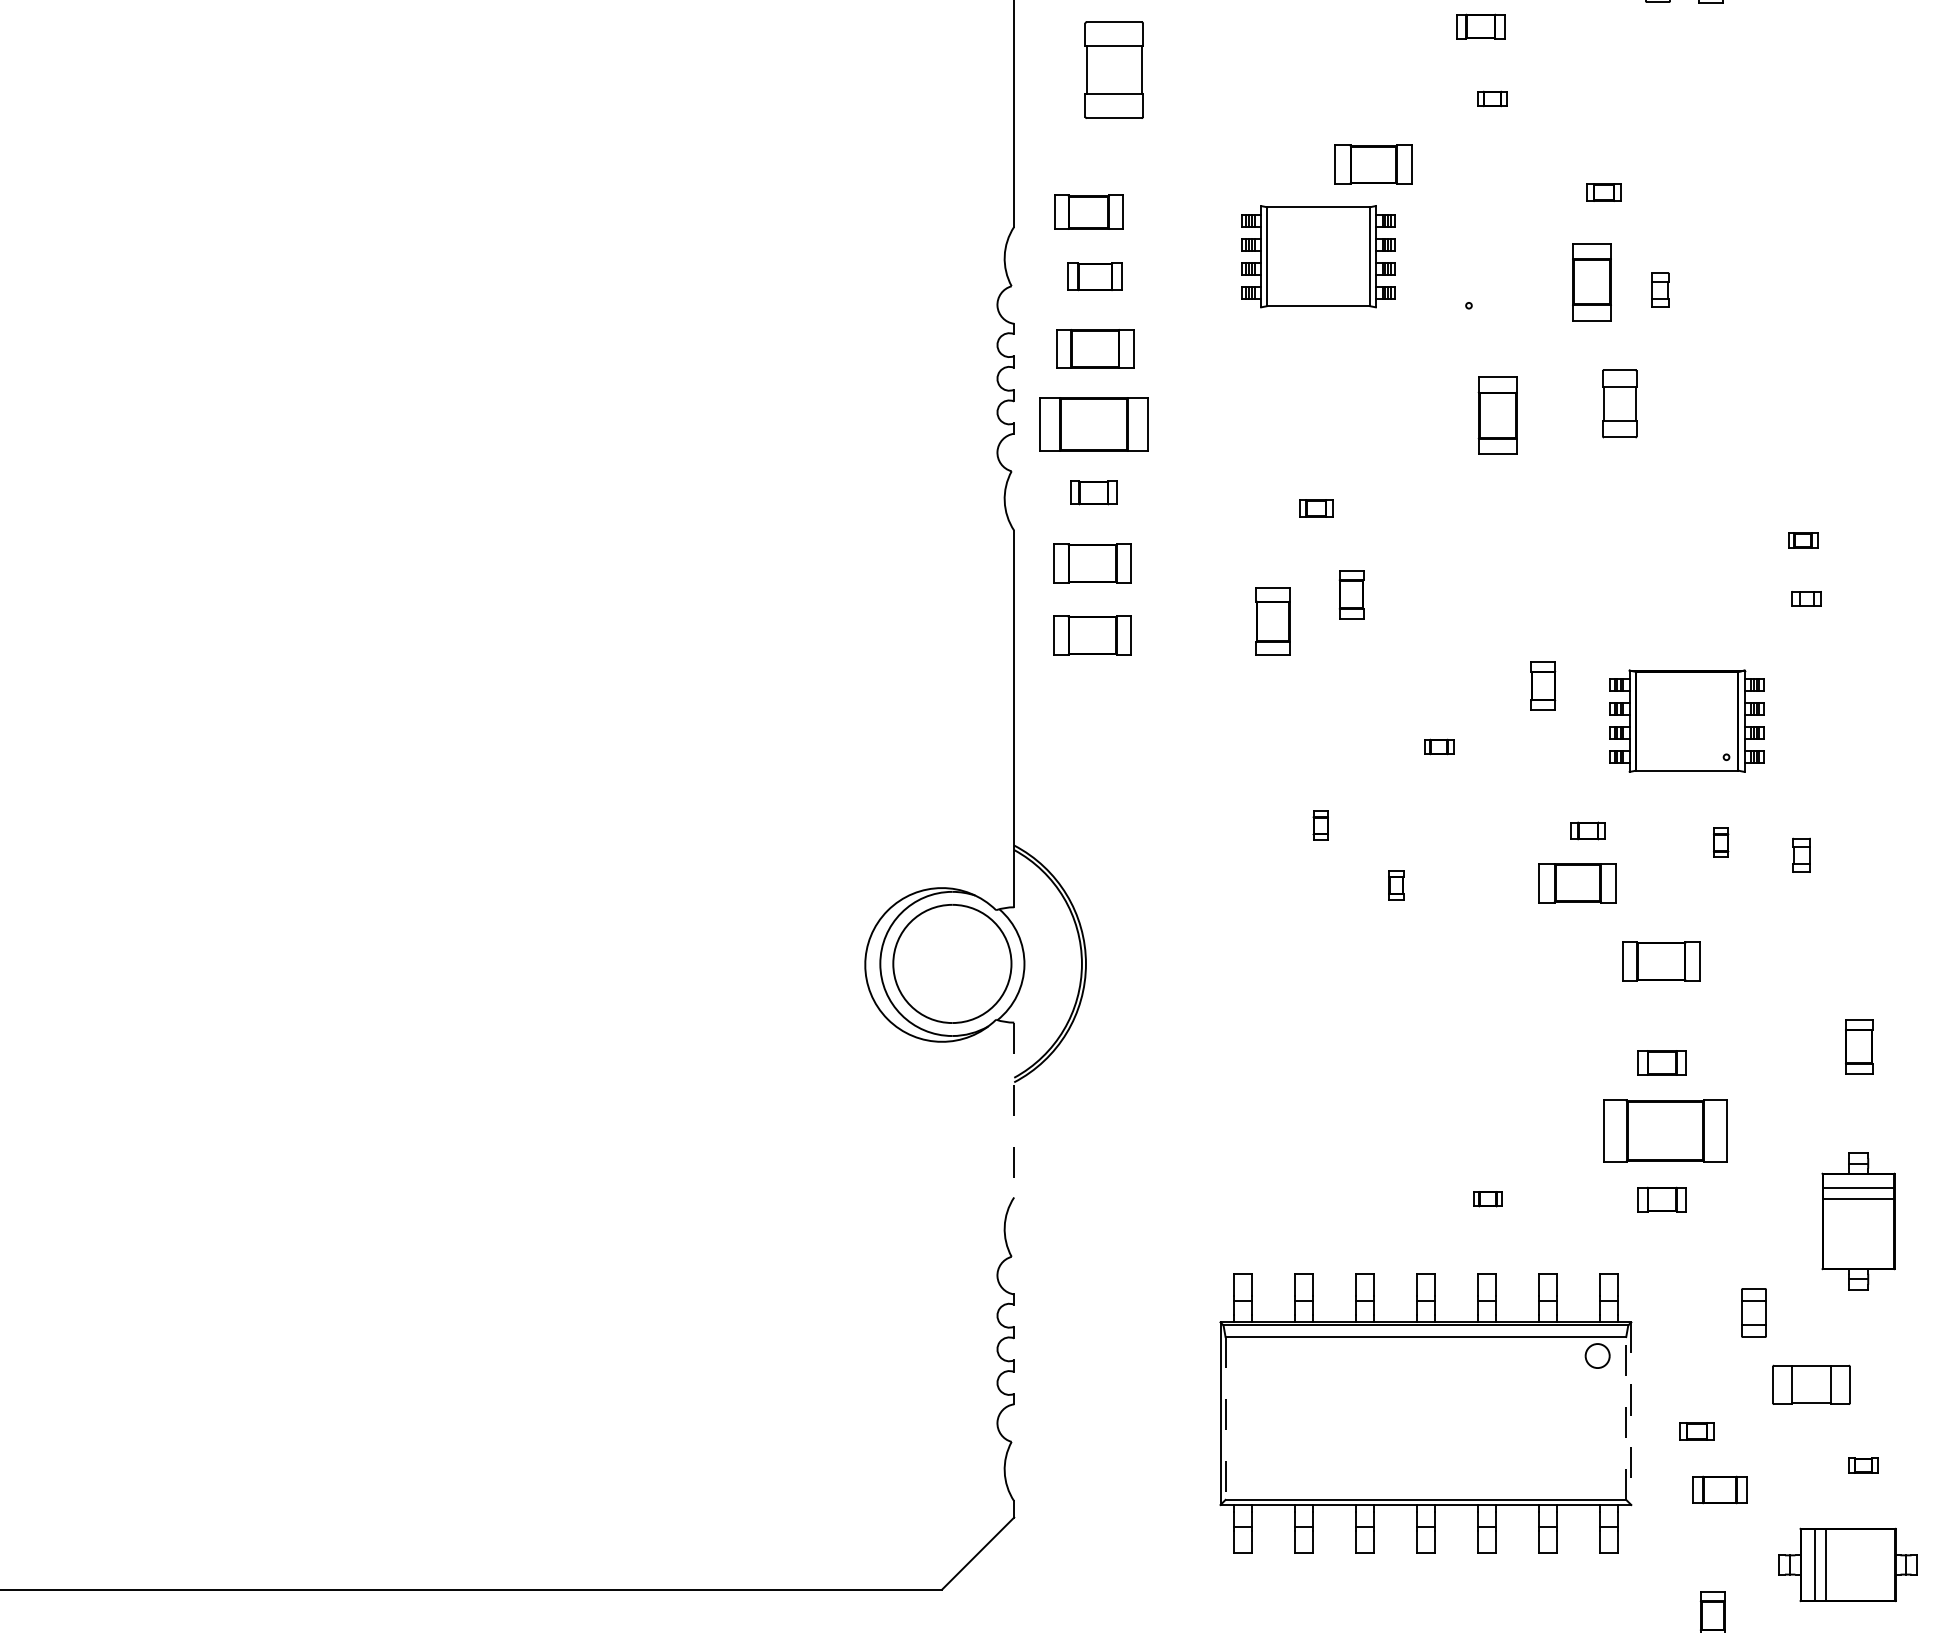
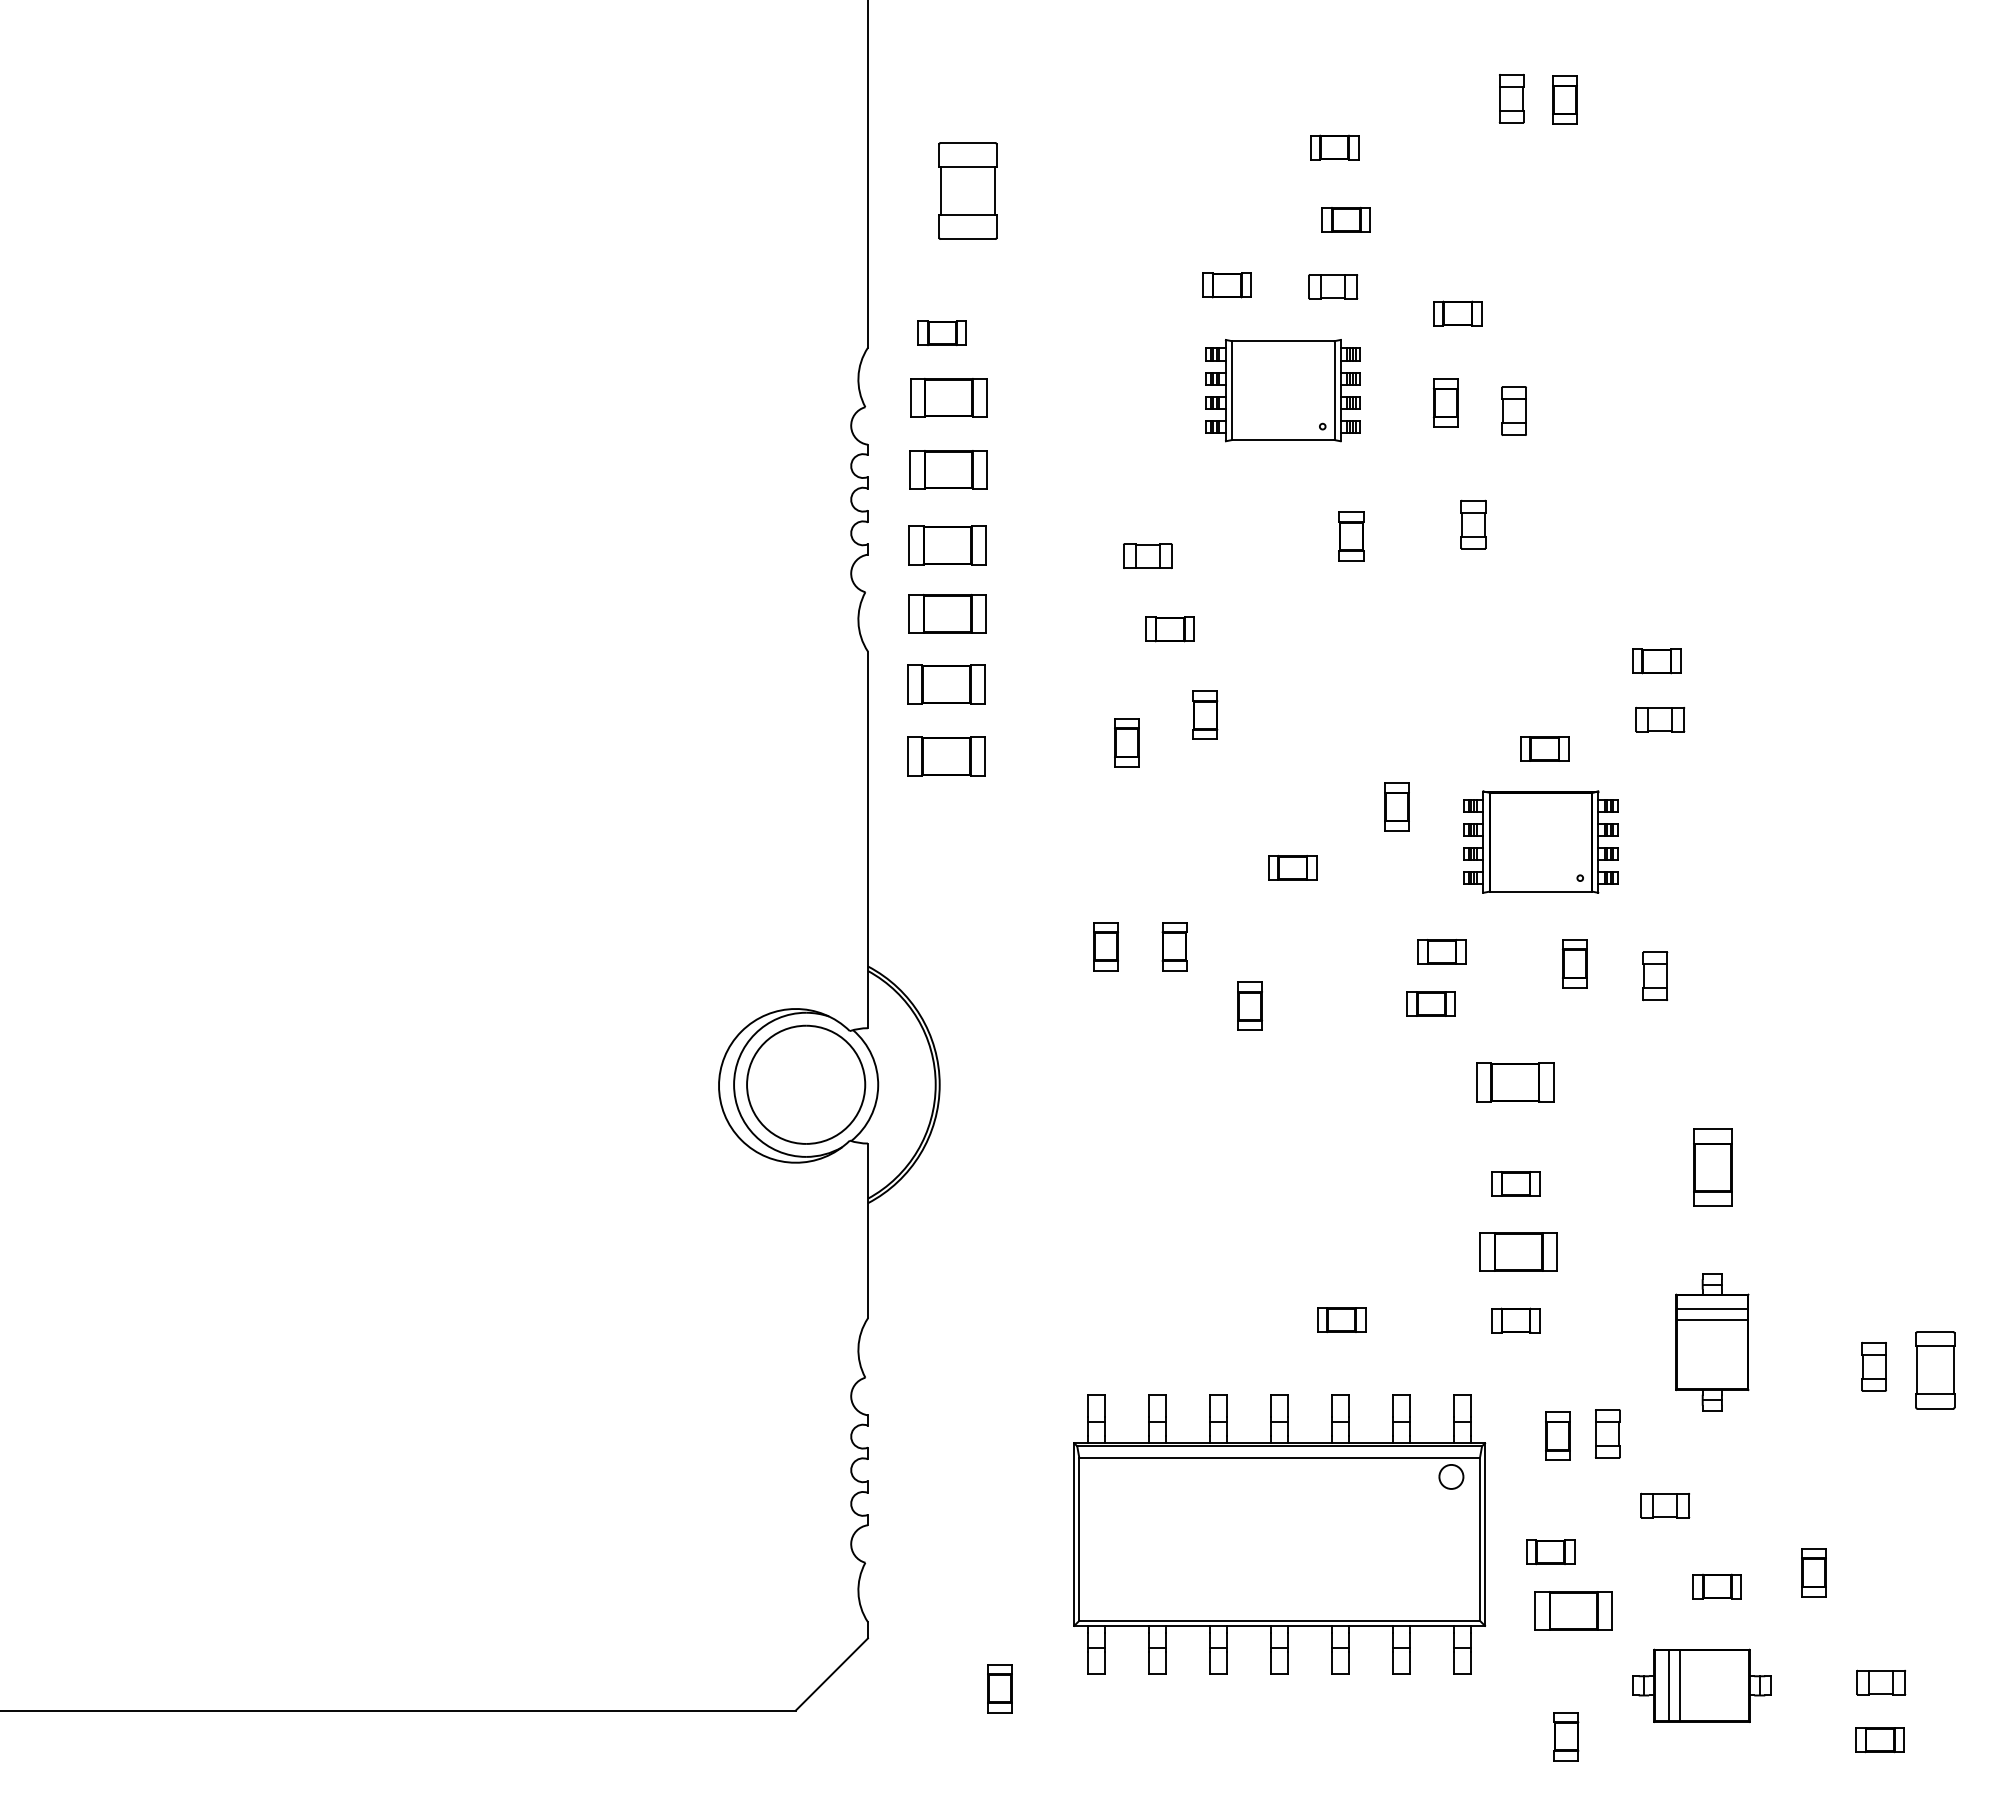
part: (1491, 98) -> (1345, 219), size x1.67
part: (1372, 164) -> (1226, 285), size x0.62
part: (1479, 165) -> (1333, 286), added
part: (1603, 192) -> (1457, 313), size x1.43
part: (1087, 212) -> (941, 333), size x0.71
part: (1317, 256) -> (1282, 390), moved
part: (1094, 276) -> (948, 397), size x1.43
part: (1591, 281) -> (1445, 402), size x0.62
part: (1659, 289) -> (1513, 410), size x1.43
part: (1619, 403) -> (1473, 524), size x0.71
part: (1497, 415) -> (1351, 536), size x0.62
part: (1093, 424) -> (947, 545), size x0.71
part: (1293, 434) -> (1147, 555), added
part: (1093, 492) -> (947, 613), size x1.67
part: (1315, 508) -> (1169, 629), size x1.43
part: (1802, 540) -> (1656, 661), size x1.67
part: (1806, 598) -> (1660, 719), size x1.67
part: (1272, 621) -> (1126, 742), size x0.71
part: (1690, 627) -> (1544, 748), added
part: (1438, 746) -> (1292, 867), size x1.67
part: (1251, 825) -> (1105, 946), added
part: (1320, 825) -> (1174, 946), size x1.67
part: (1587, 830) -> (1441, 951), size x1.43
part: (1720, 842) -> (1574, 963), size x1.67
part: (1801, 855) -> (1655, 976), size x1.43
part: (1576, 882) -> (1430, 1003), size x0.62
part: (1395, 884) -> (1249, 1005), size x1.67
part: (1858, 1046) -> (1712, 1167), size x1.43
line: (1013, 1110) -> (867, 1231), dashed -> solid
part: (1664, 1130) -> (1518, 1251), size x0.62
part: (1487, 1198) -> (1341, 1319), size x1.67
part: (1703, 1314) -> (1557, 1435), added
part: (1811, 1384) -> (1665, 1505), size x0.62
line: (1631, 1414) -> (1485, 1535), dashed -> solid
line: (1625, 1417) -> (1479, 1538), dashed -> solid
line: (1225, 1418) -> (1079, 1539), dashed -> solid
part: (1696, 1431) -> (1550, 1552), size x1.43
part: (1862, 1465) -> (1716, 1586), size x1.67
part: (1719, 1489) -> (1573, 1610), size x1.43
part: (1145, 1567) -> (999, 1688), added

